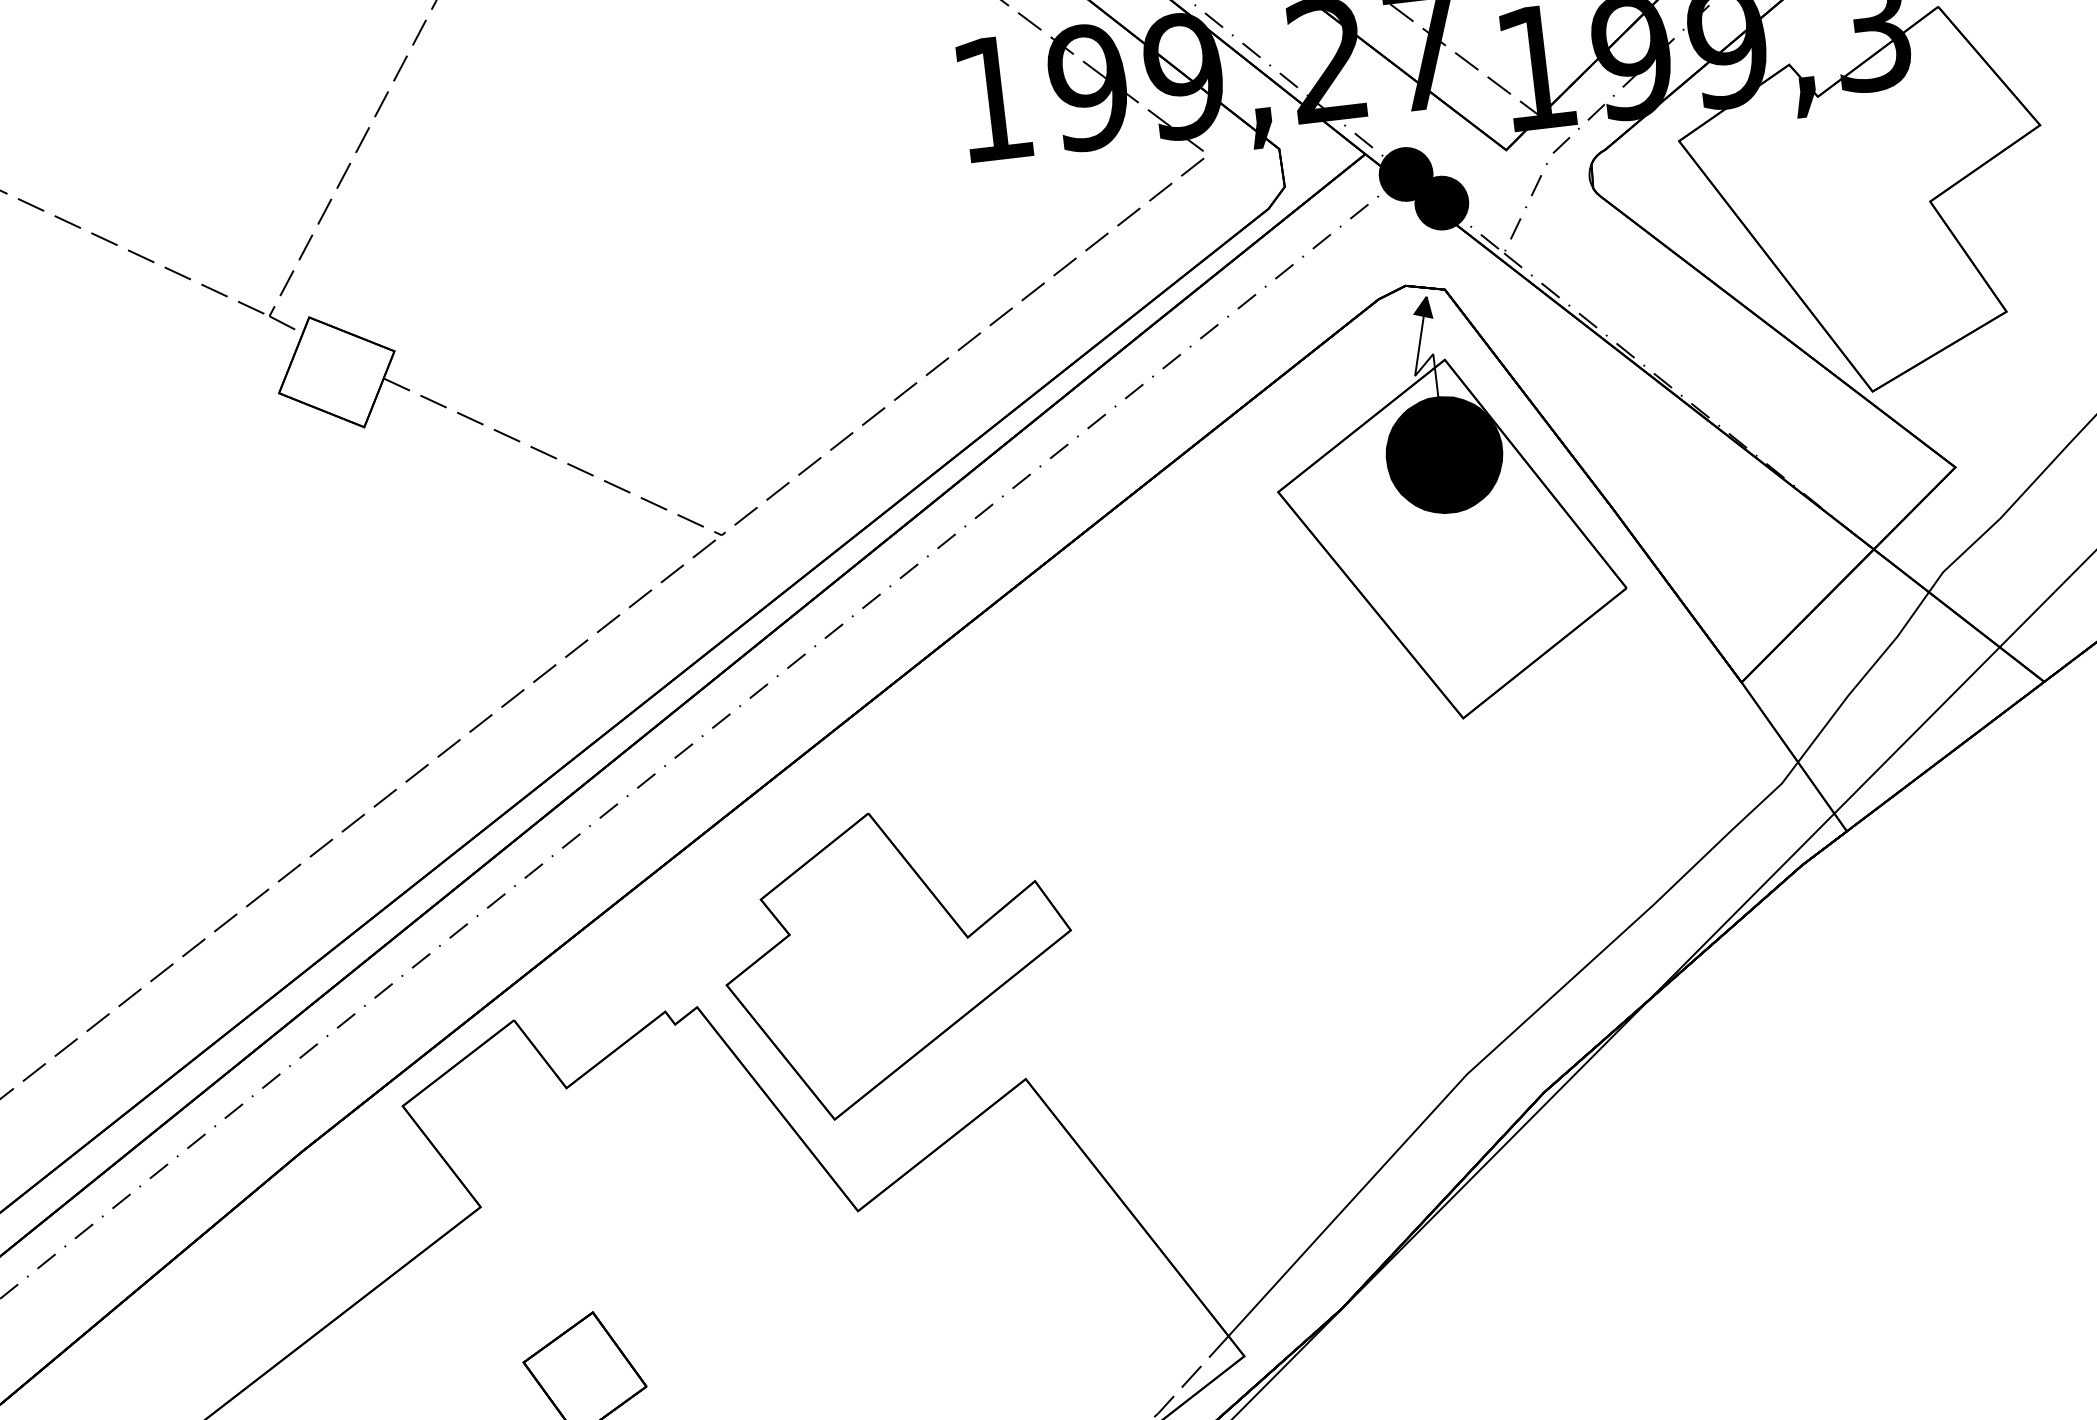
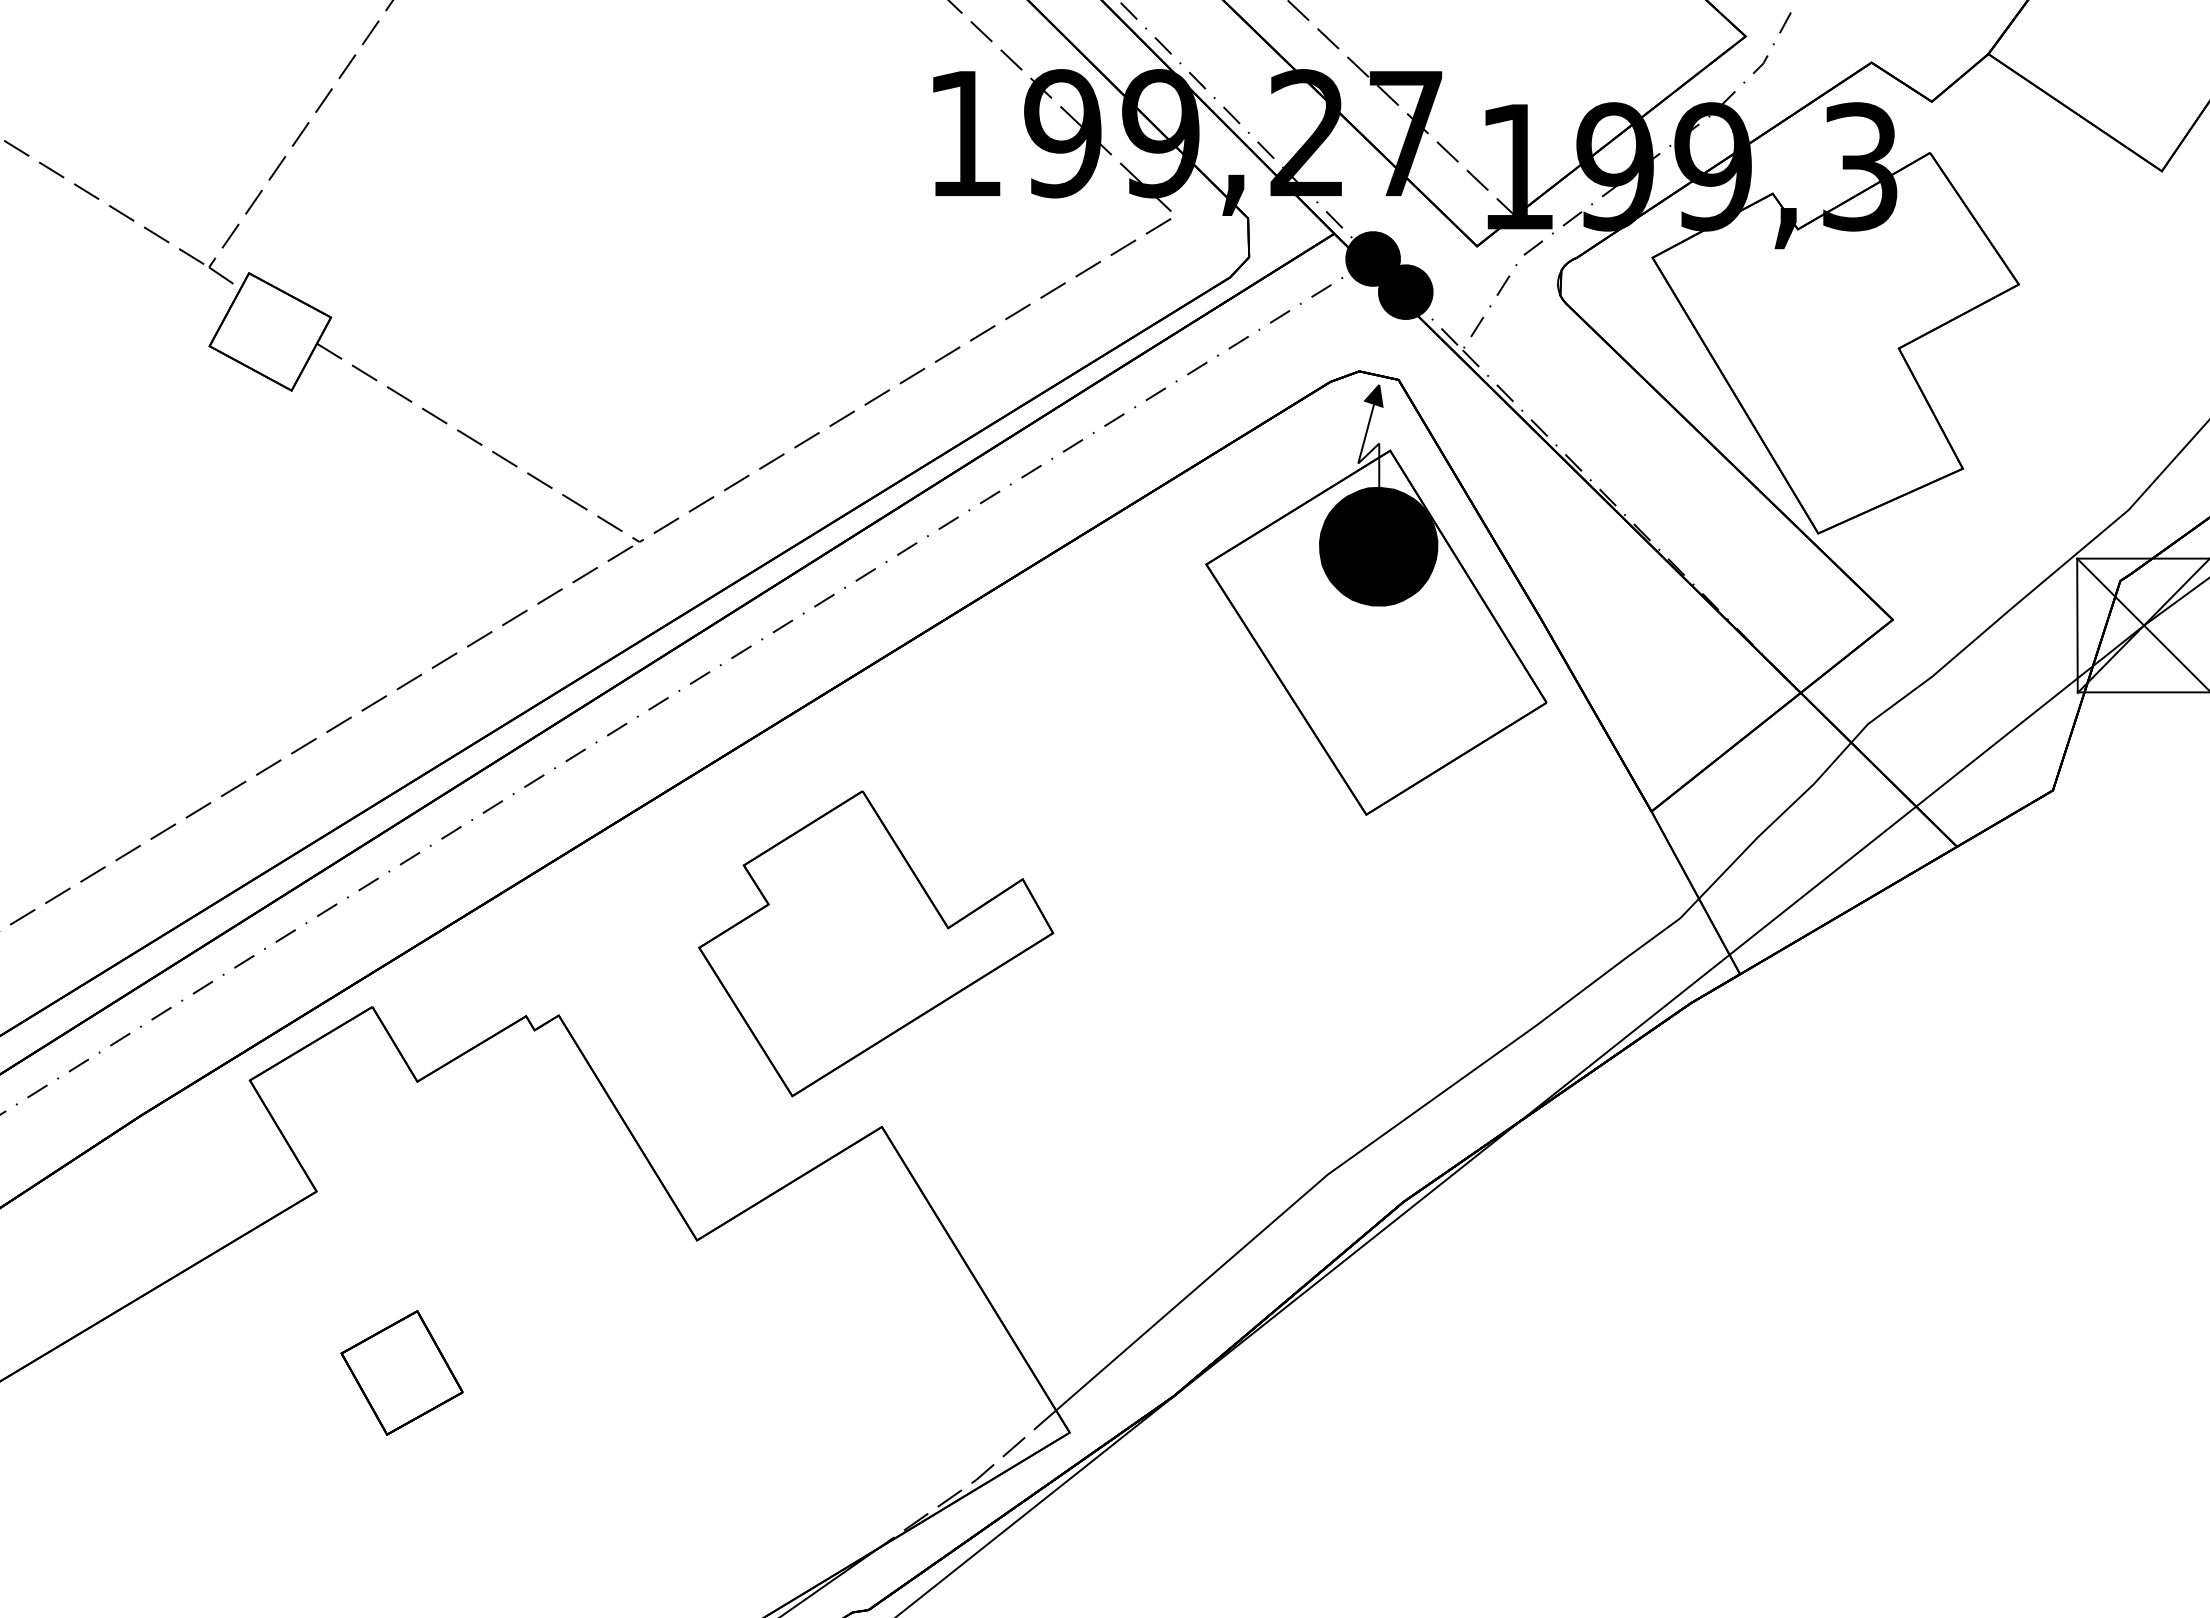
part: (899, 960) -> (876, 943), moved

